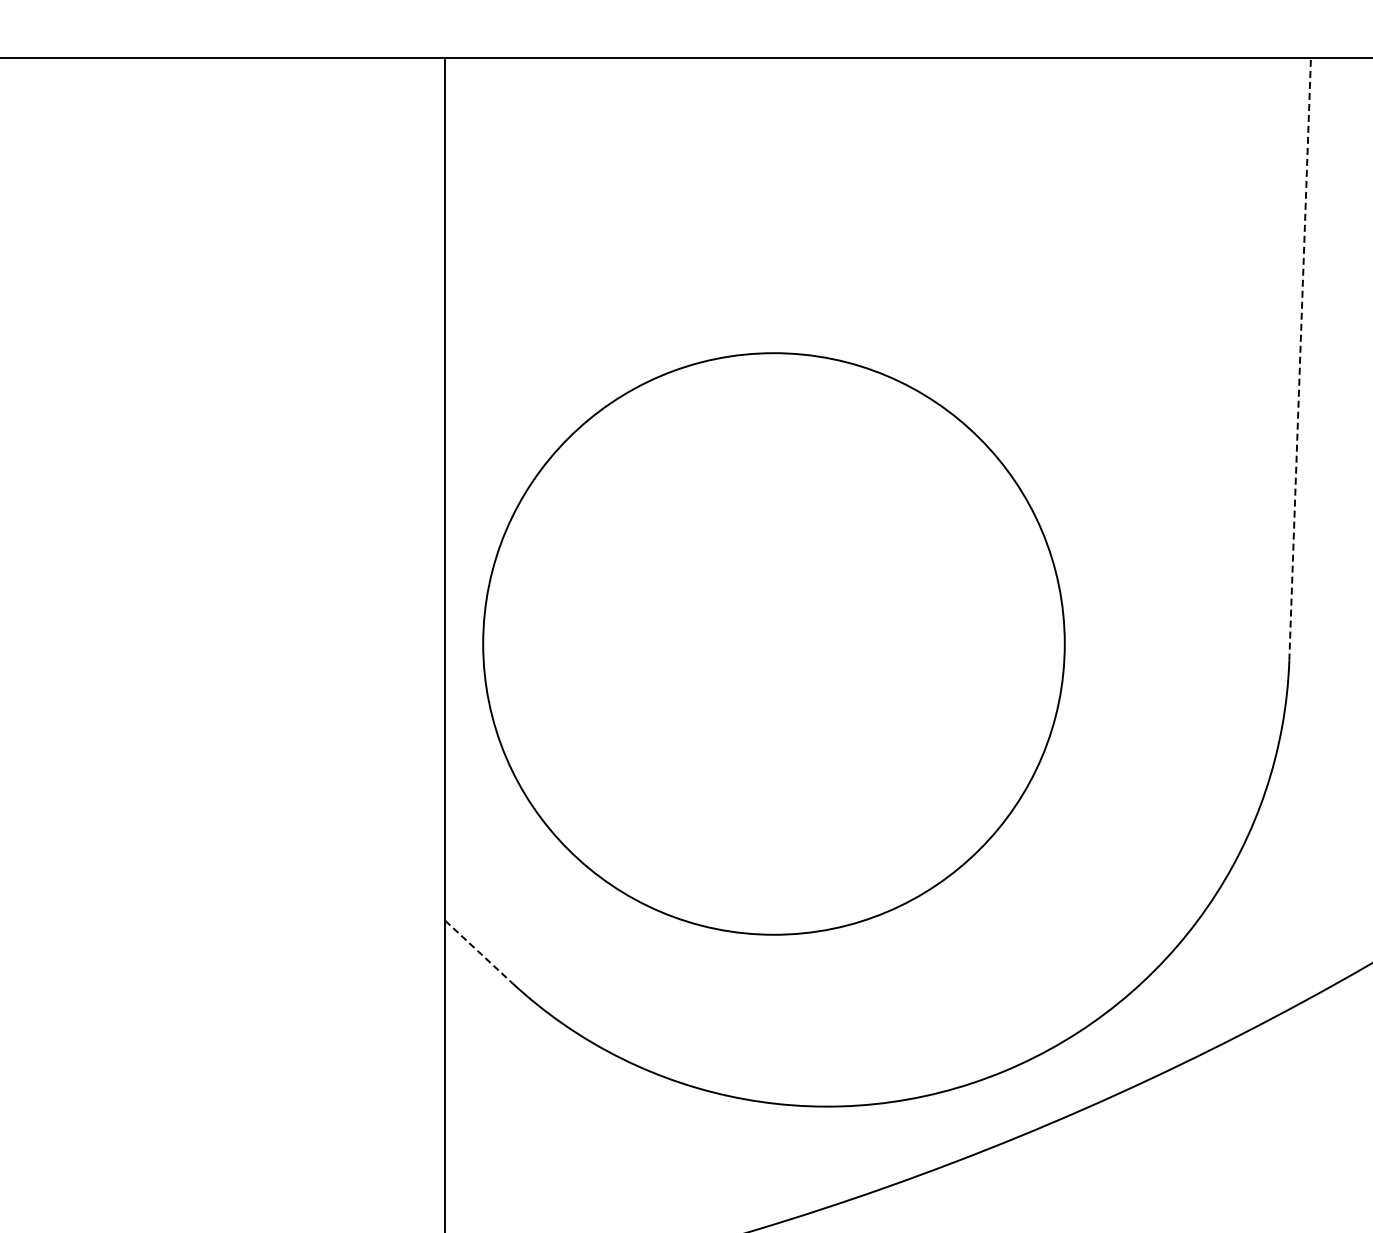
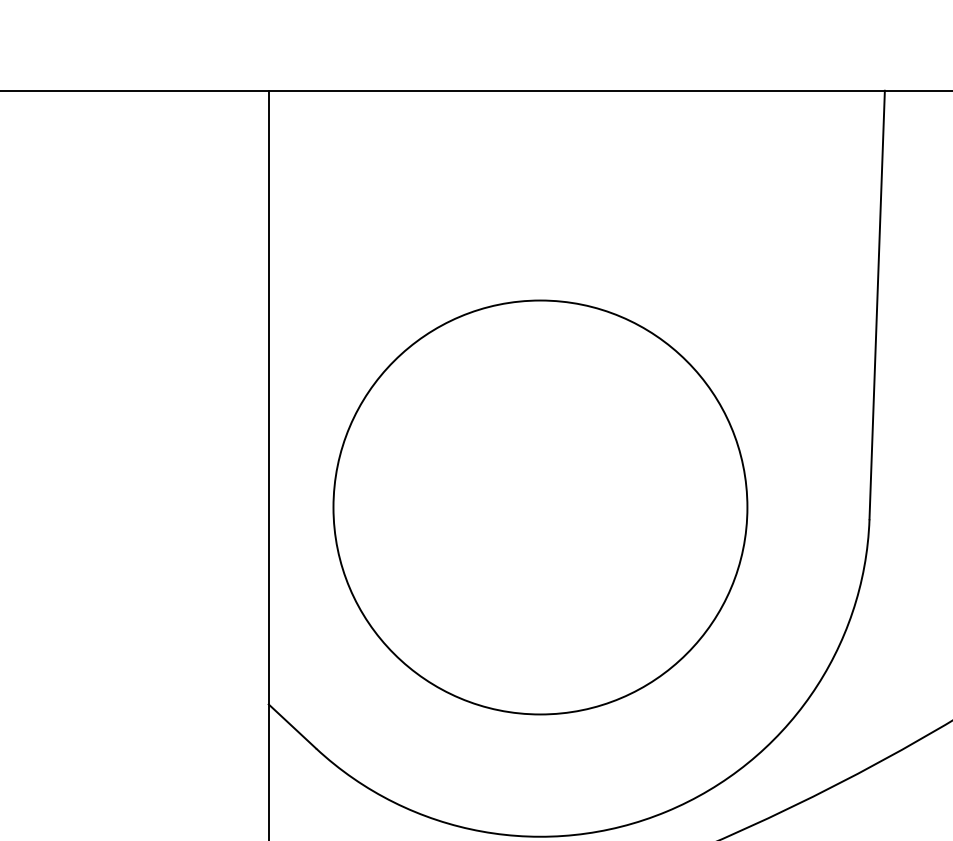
line: (1300, 359) -> (877, 305), dashed -> solid
circle: (773, 643) -> (540, 507), moved
line: (478, 952) -> (292, 727), dashed -> solid

